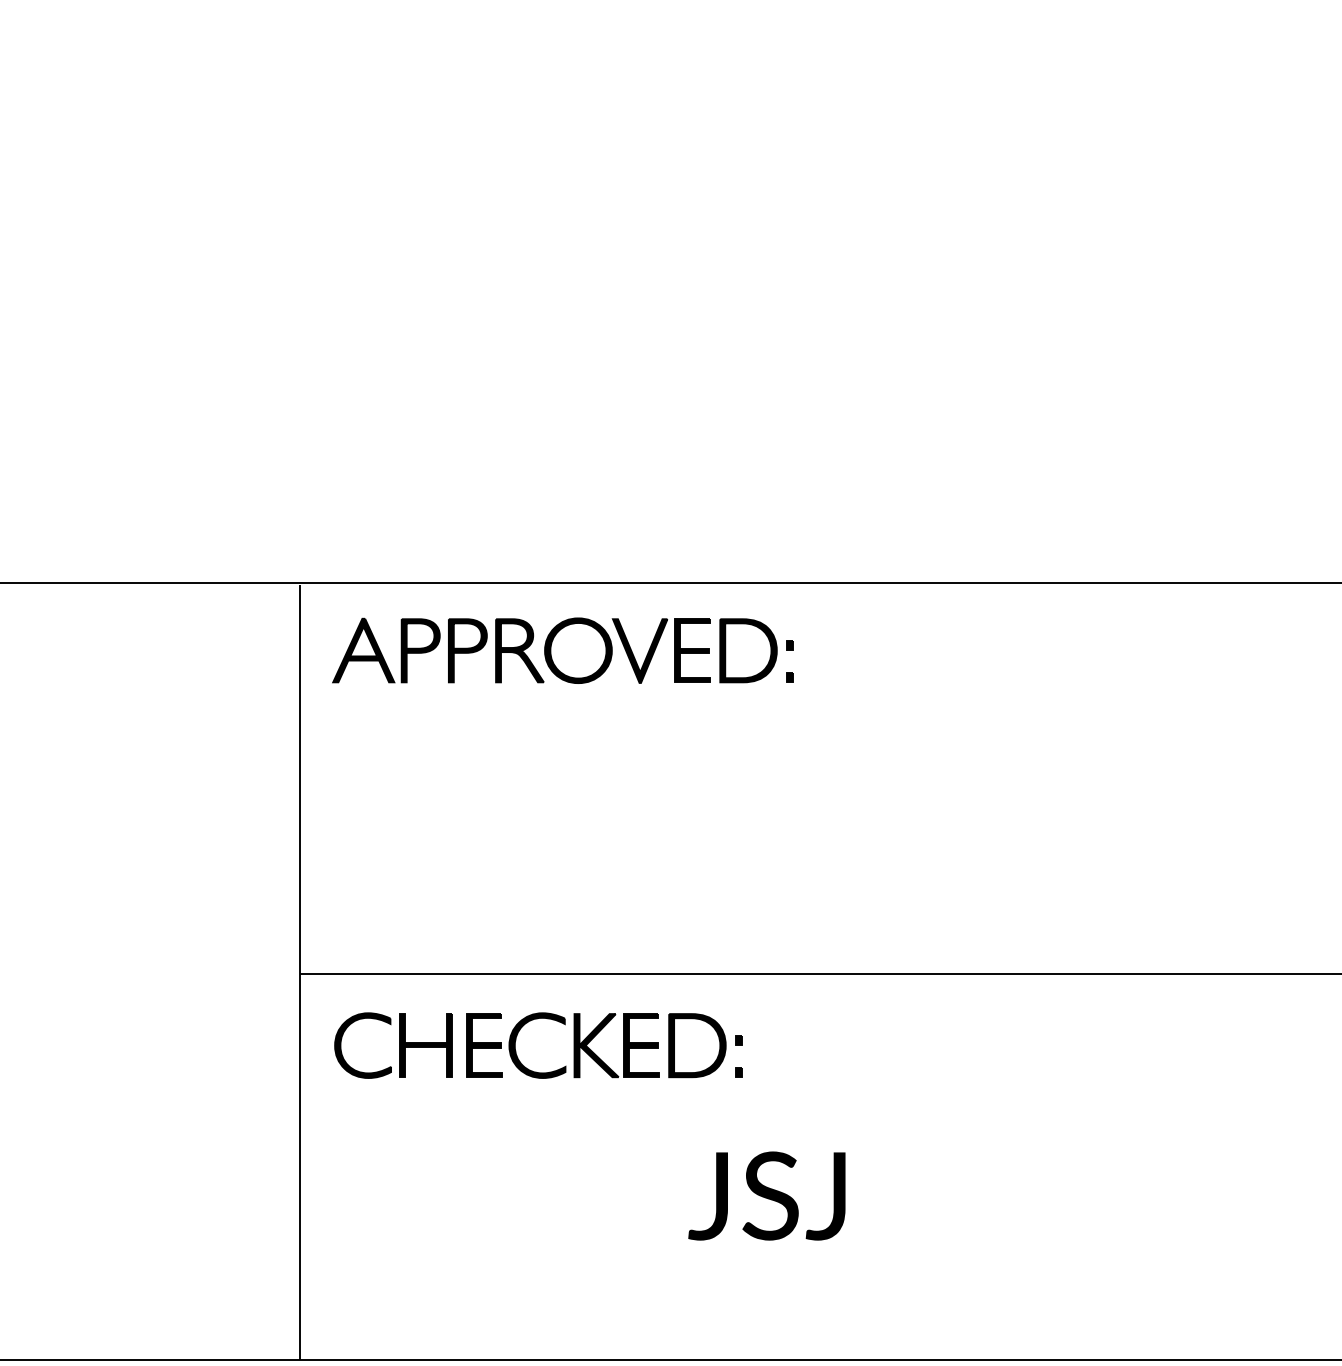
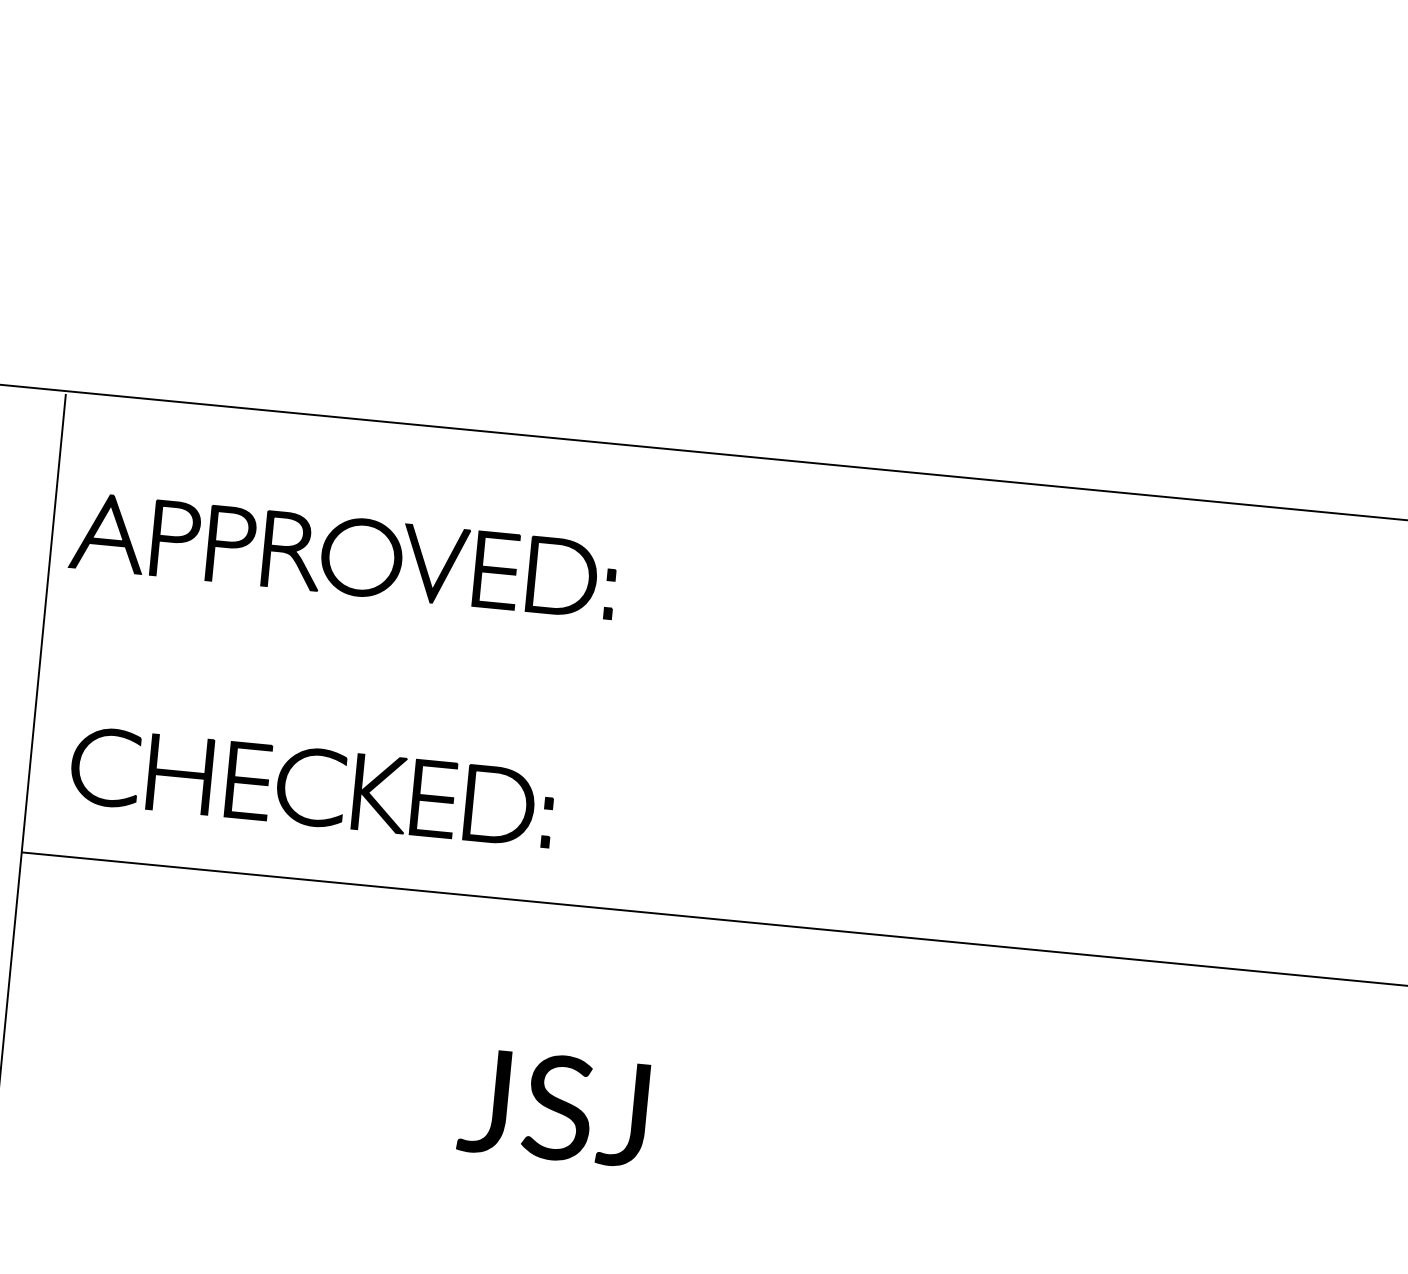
part: (562, 650) -> (343, 555), moved
part: (516, 1040) -> (287, 778), moved
text: (766, 1195) -> (553, 1106), moved

